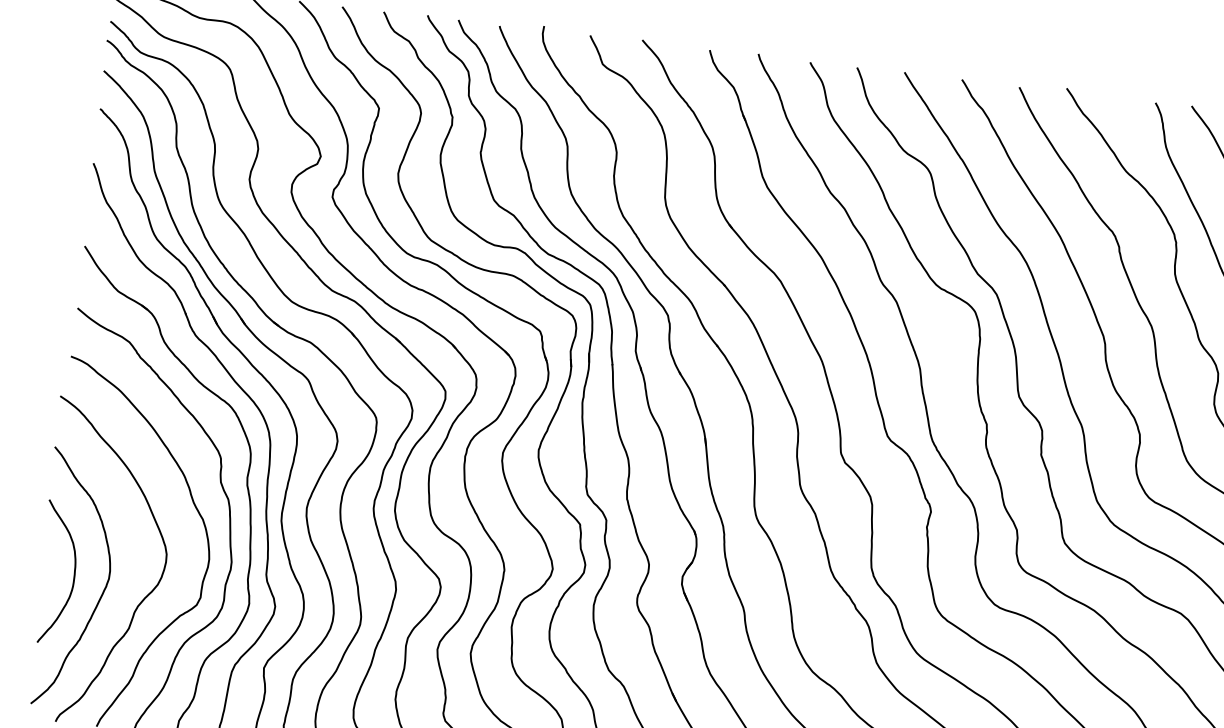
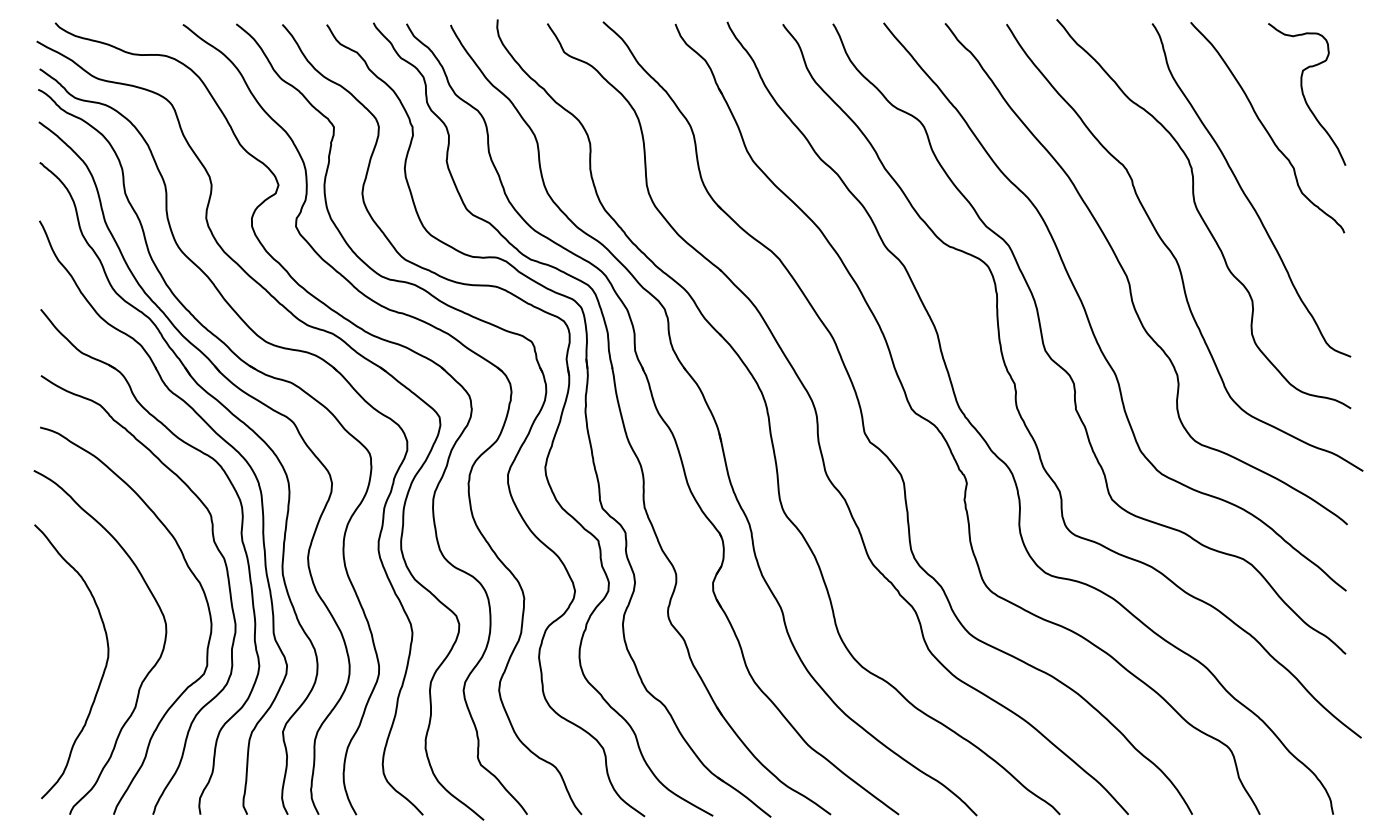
curve: (73, 574) -> (70, 657), removed

